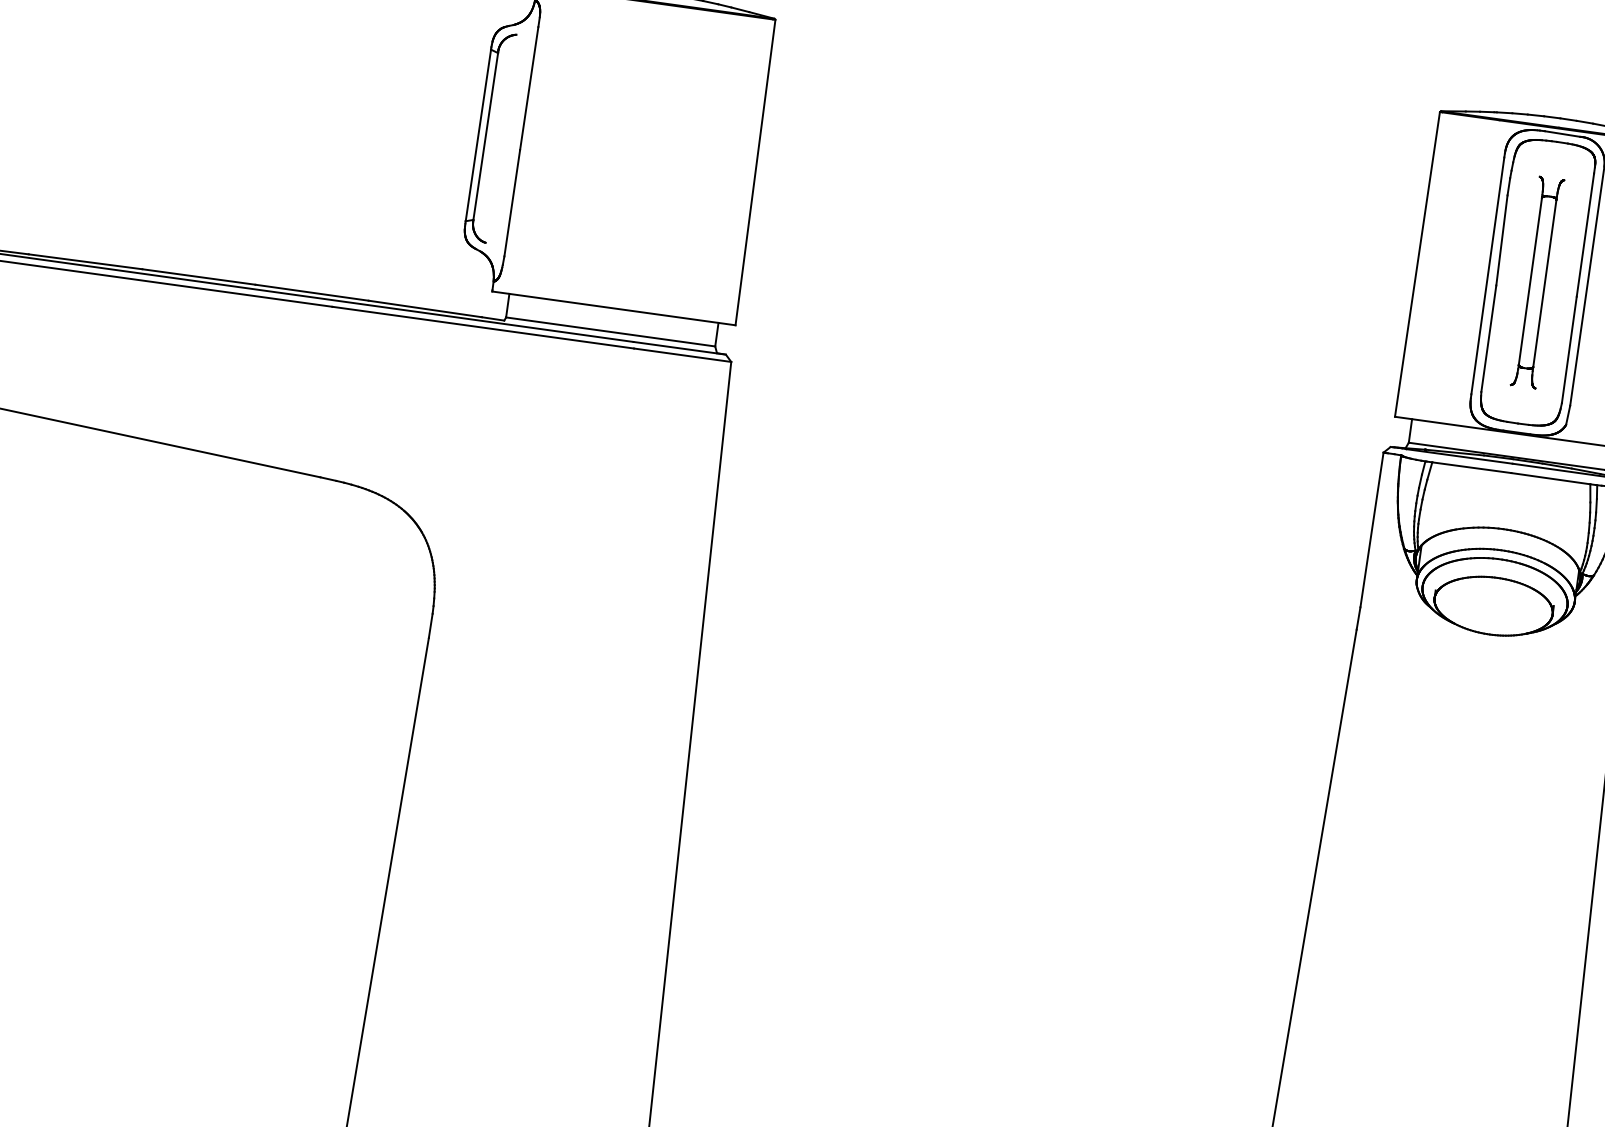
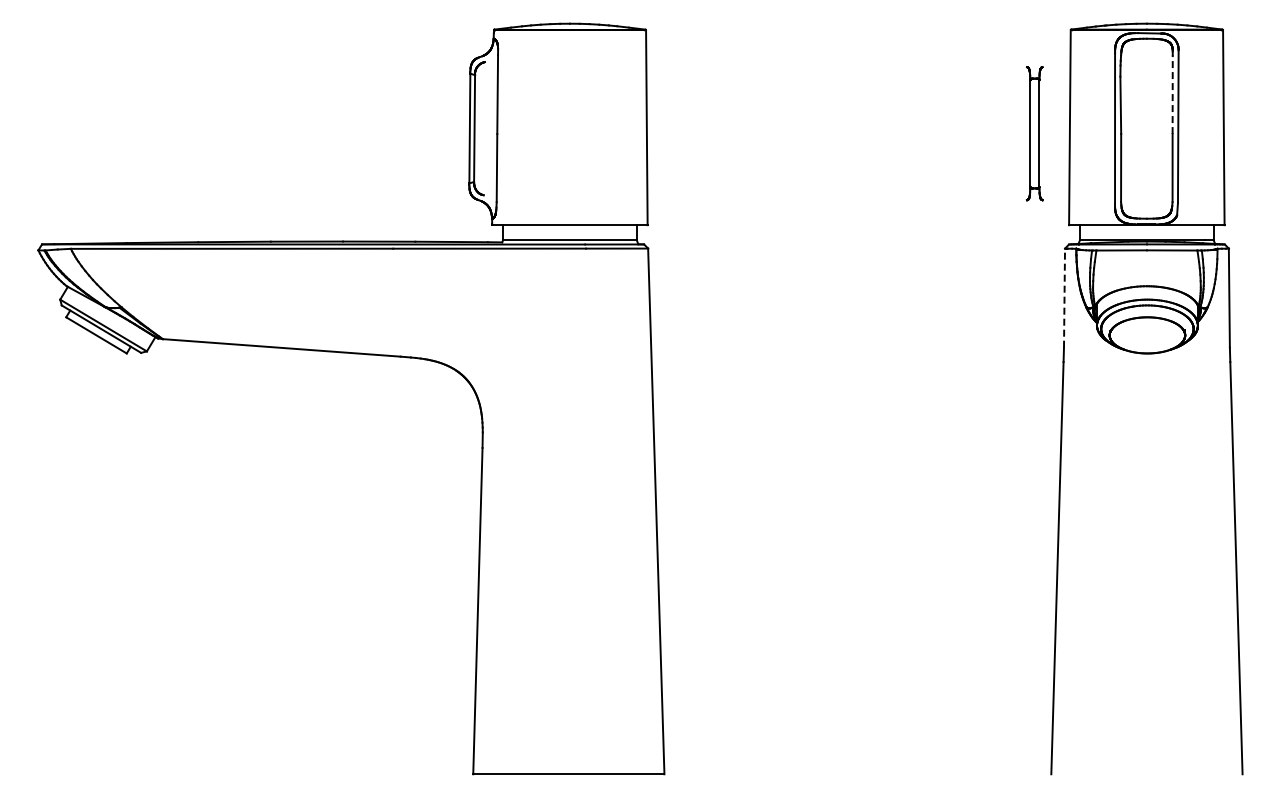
line: (1585, 234) -> (1172, 94), solid -> dashed
part: (1537, 282) -> (1034, 133), moved
line: (1371, 530) -> (1064, 298), solid -> dashed

